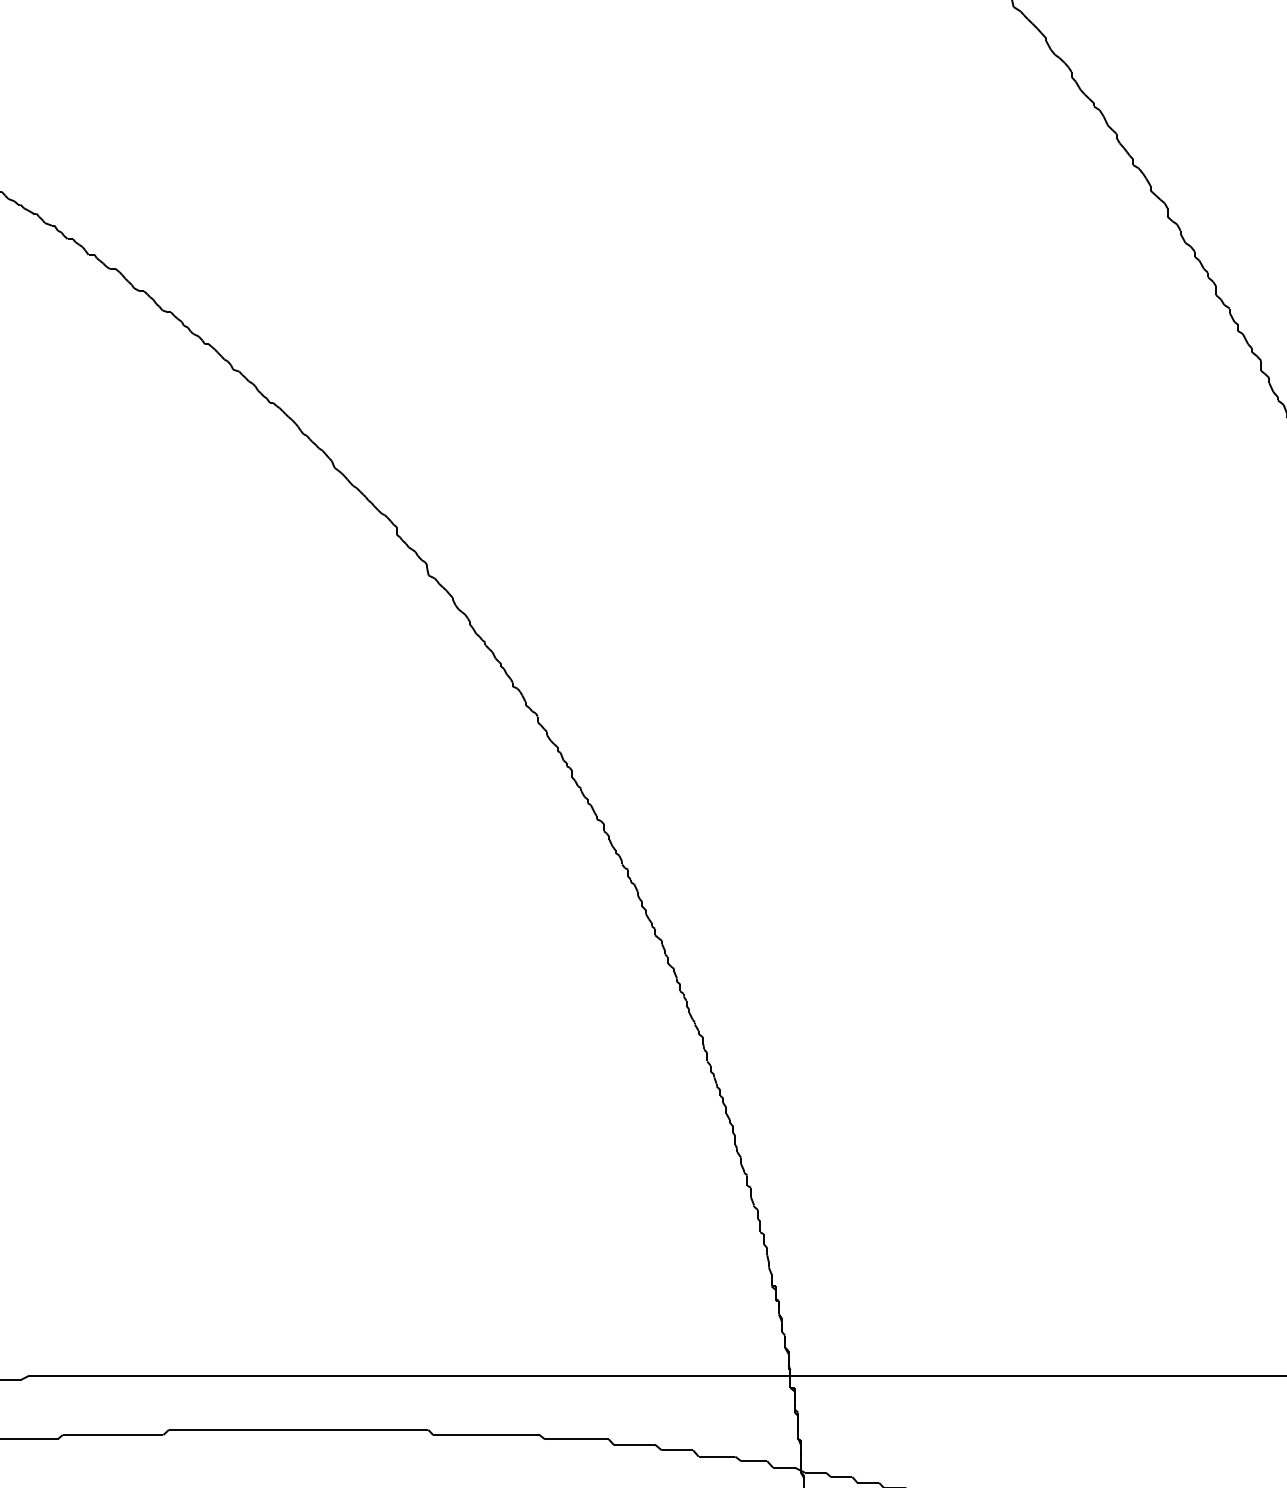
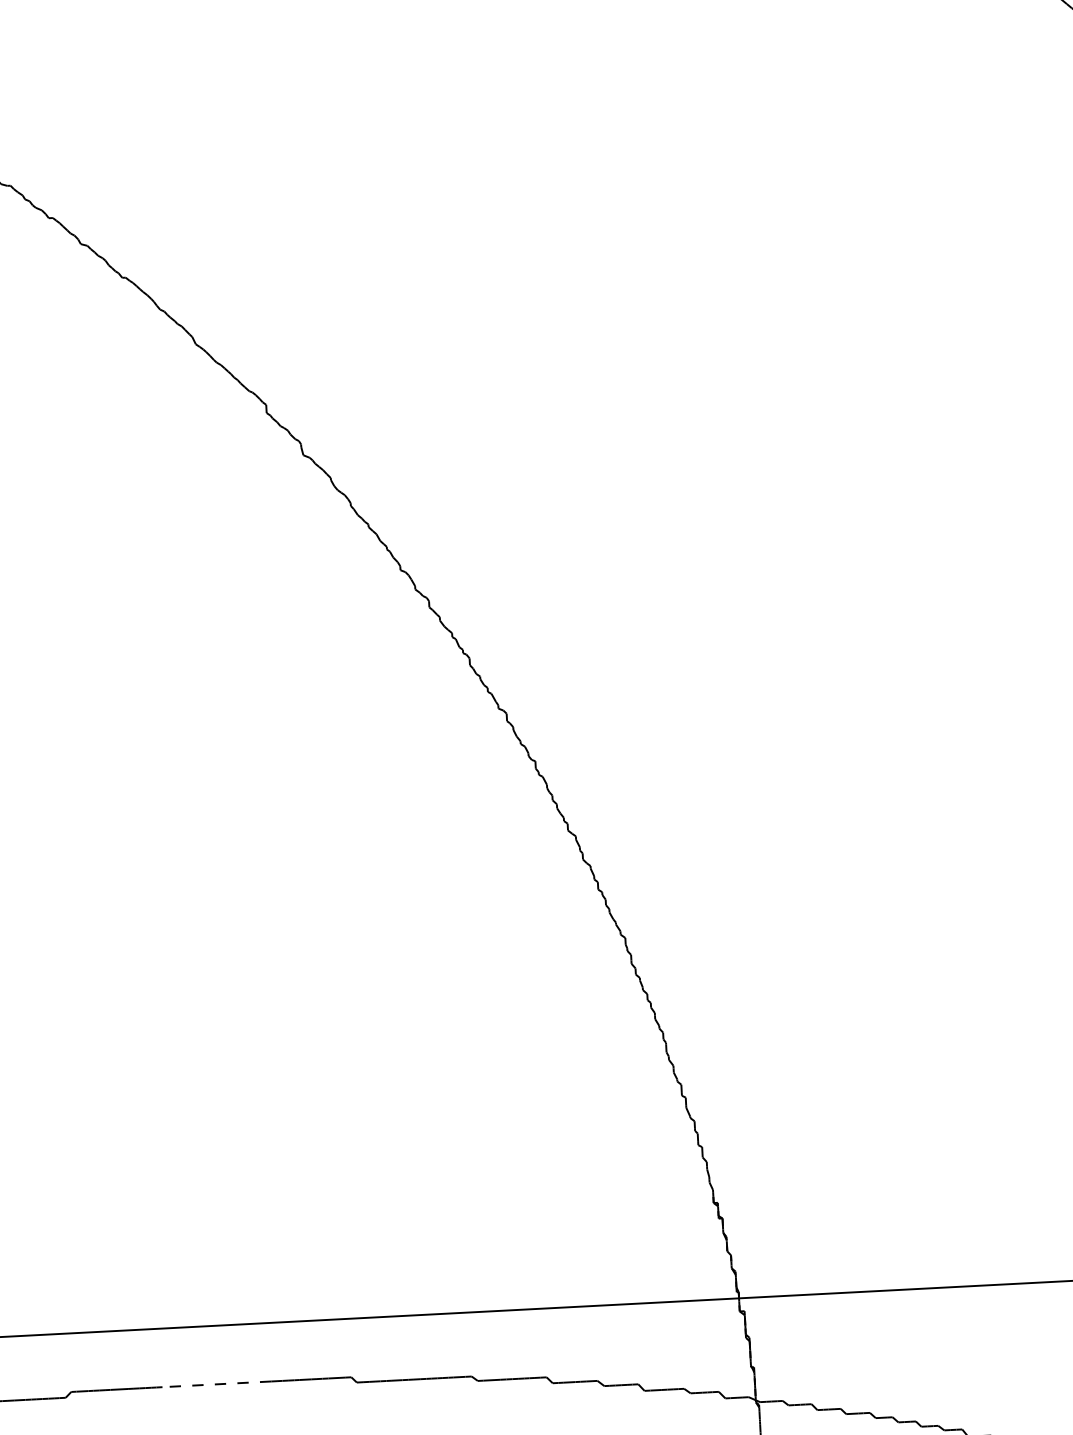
line: (303, 1429) -> (216, 1383), solid -> dashed

